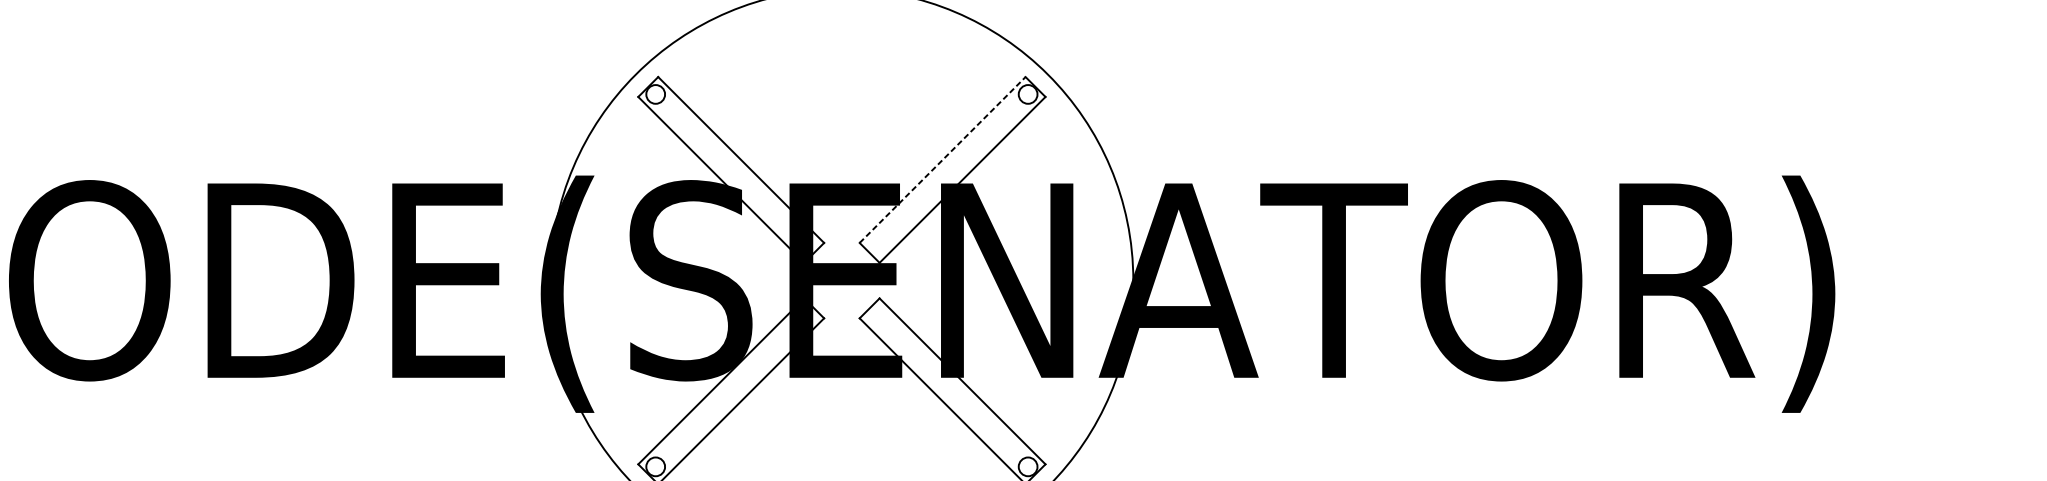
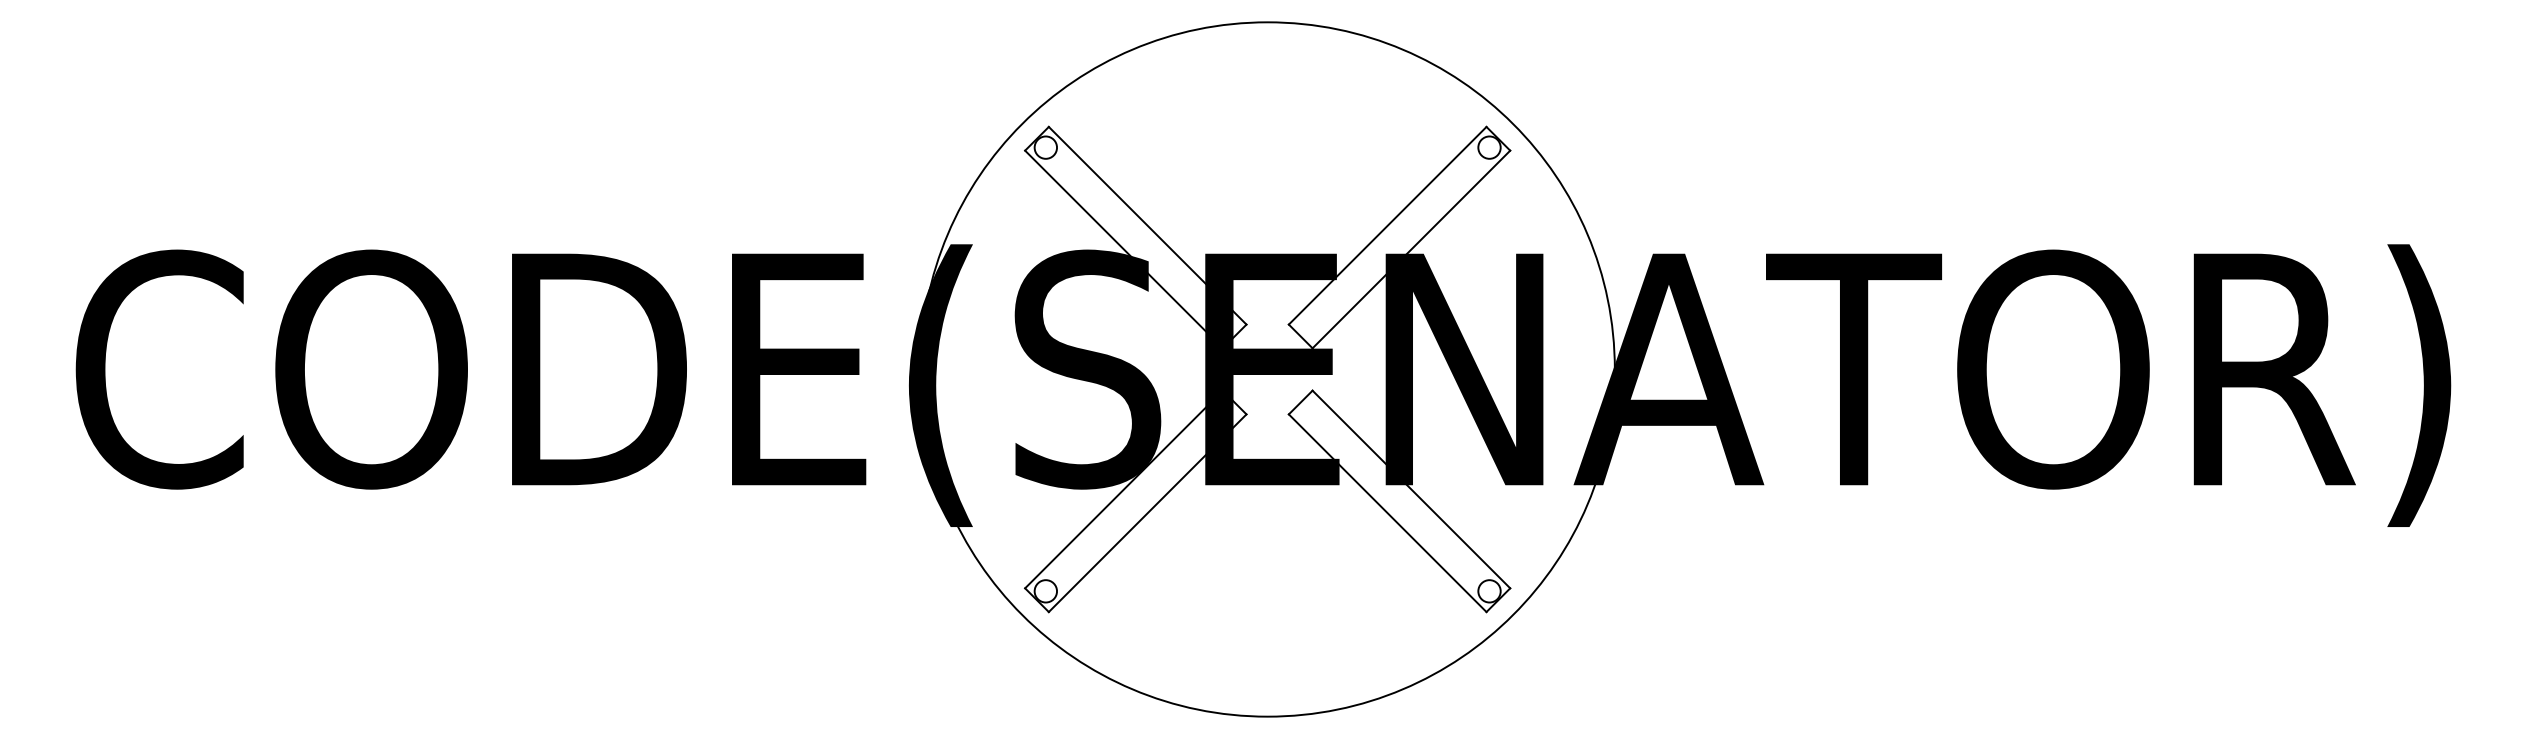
line: (942, 159) -> (1387, 225), dashed -> solid

